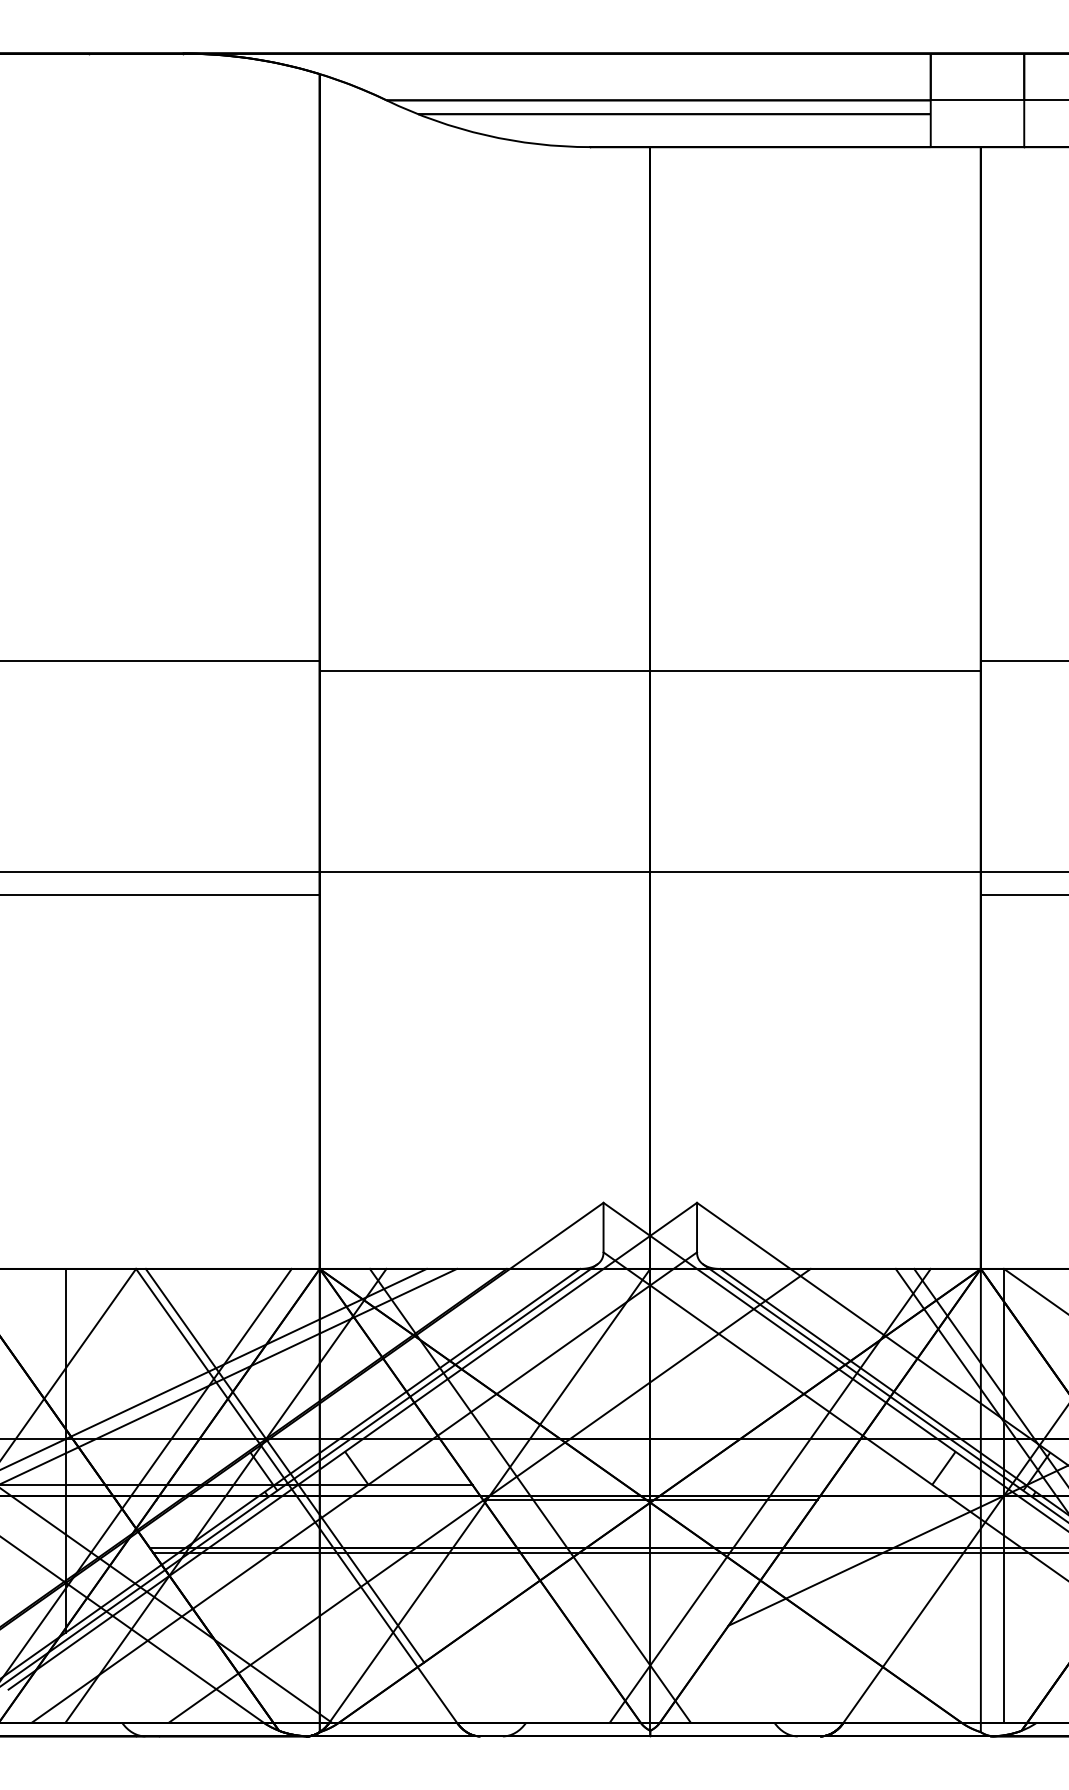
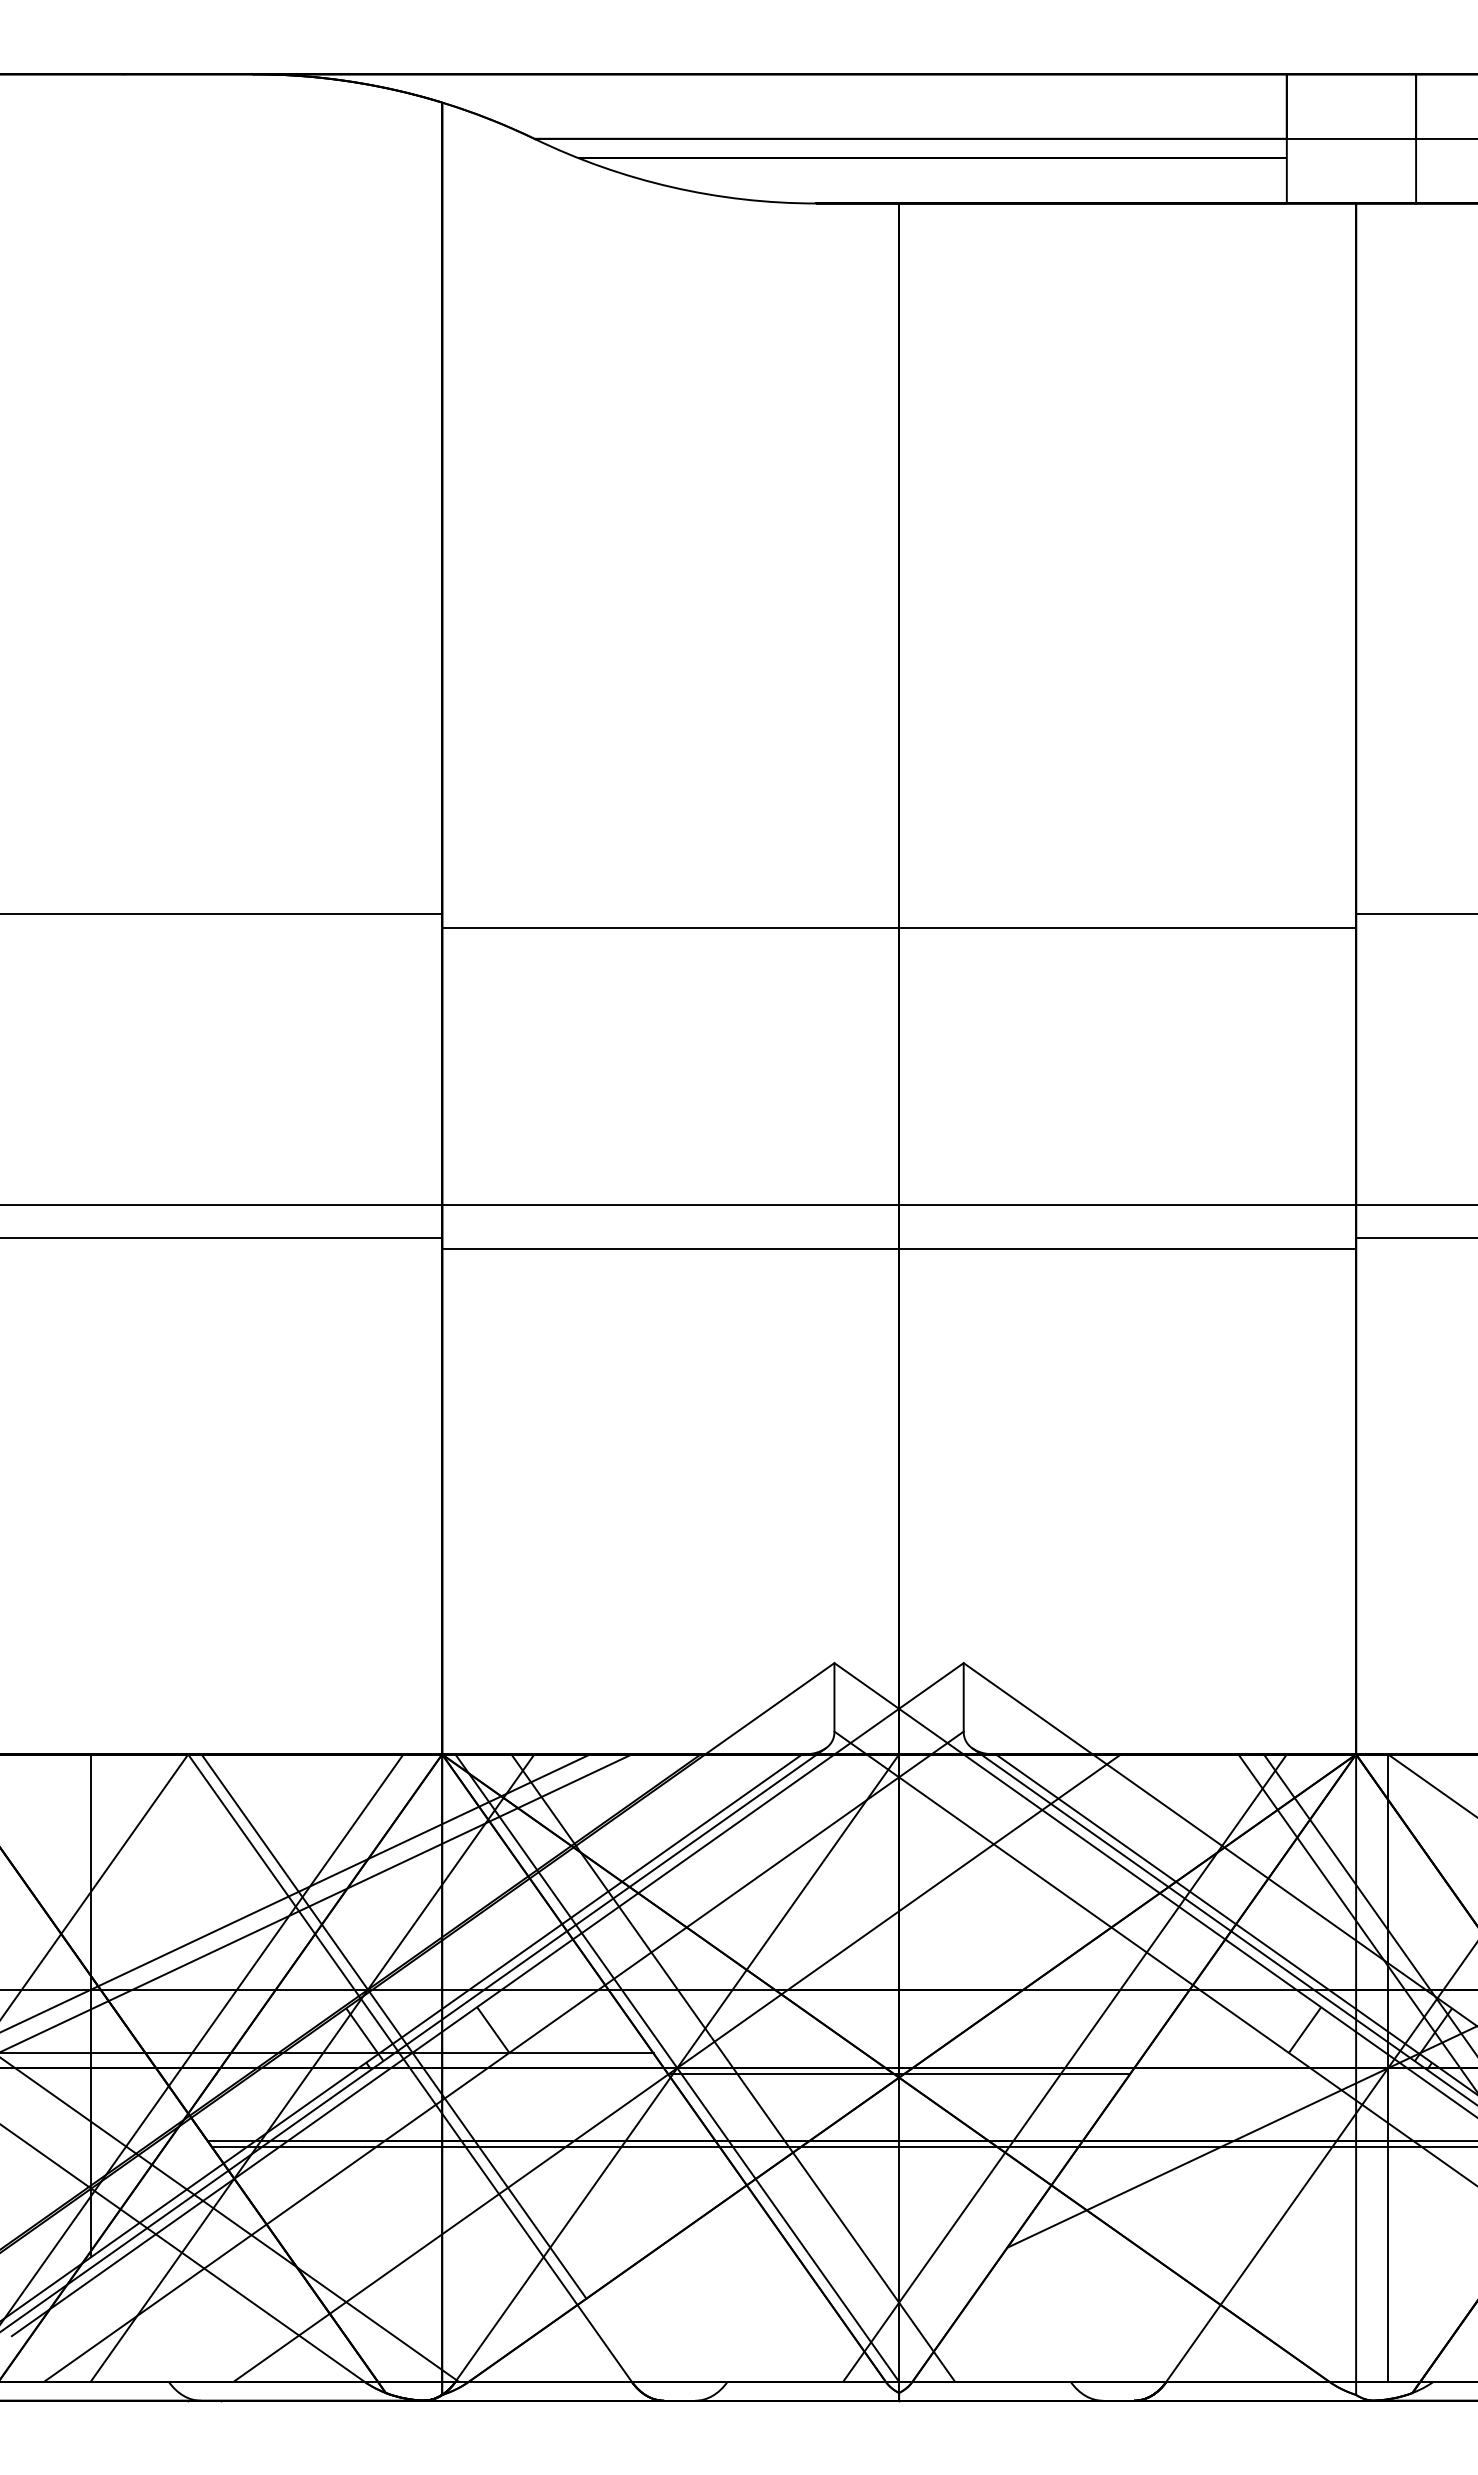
line: (650, 902) -> (899, 1248), added
line: (490, 1495) -> (677, 2067), added

